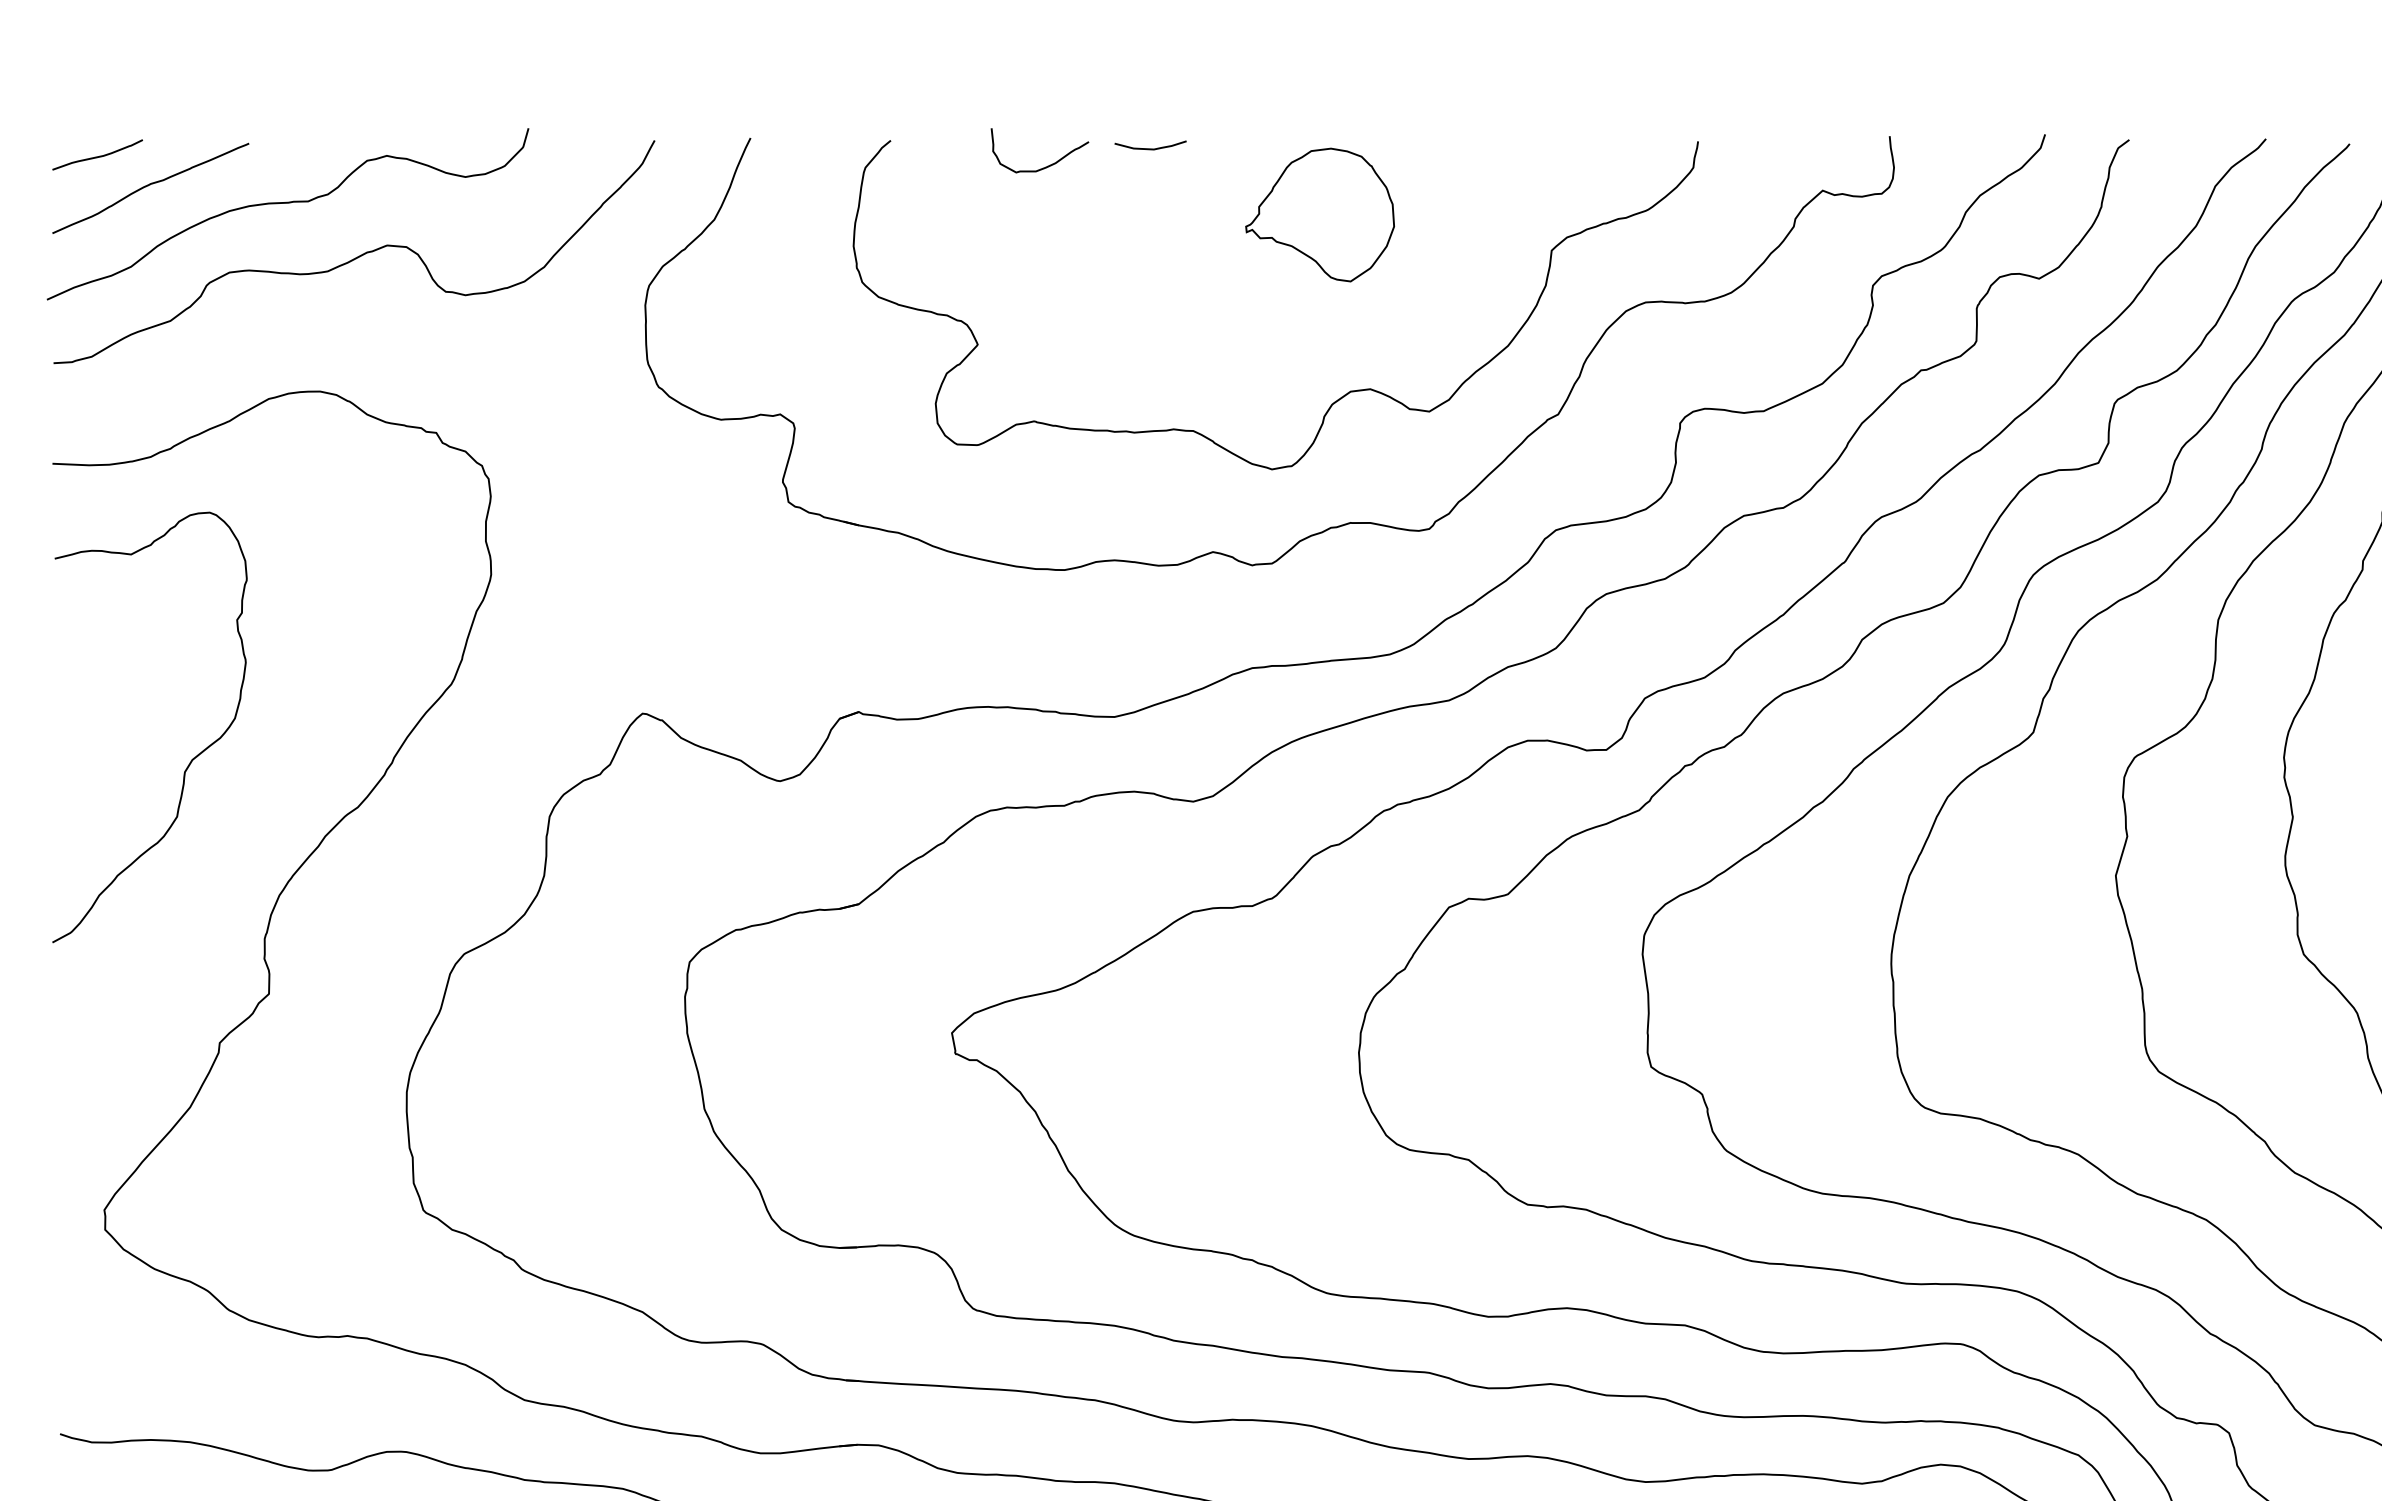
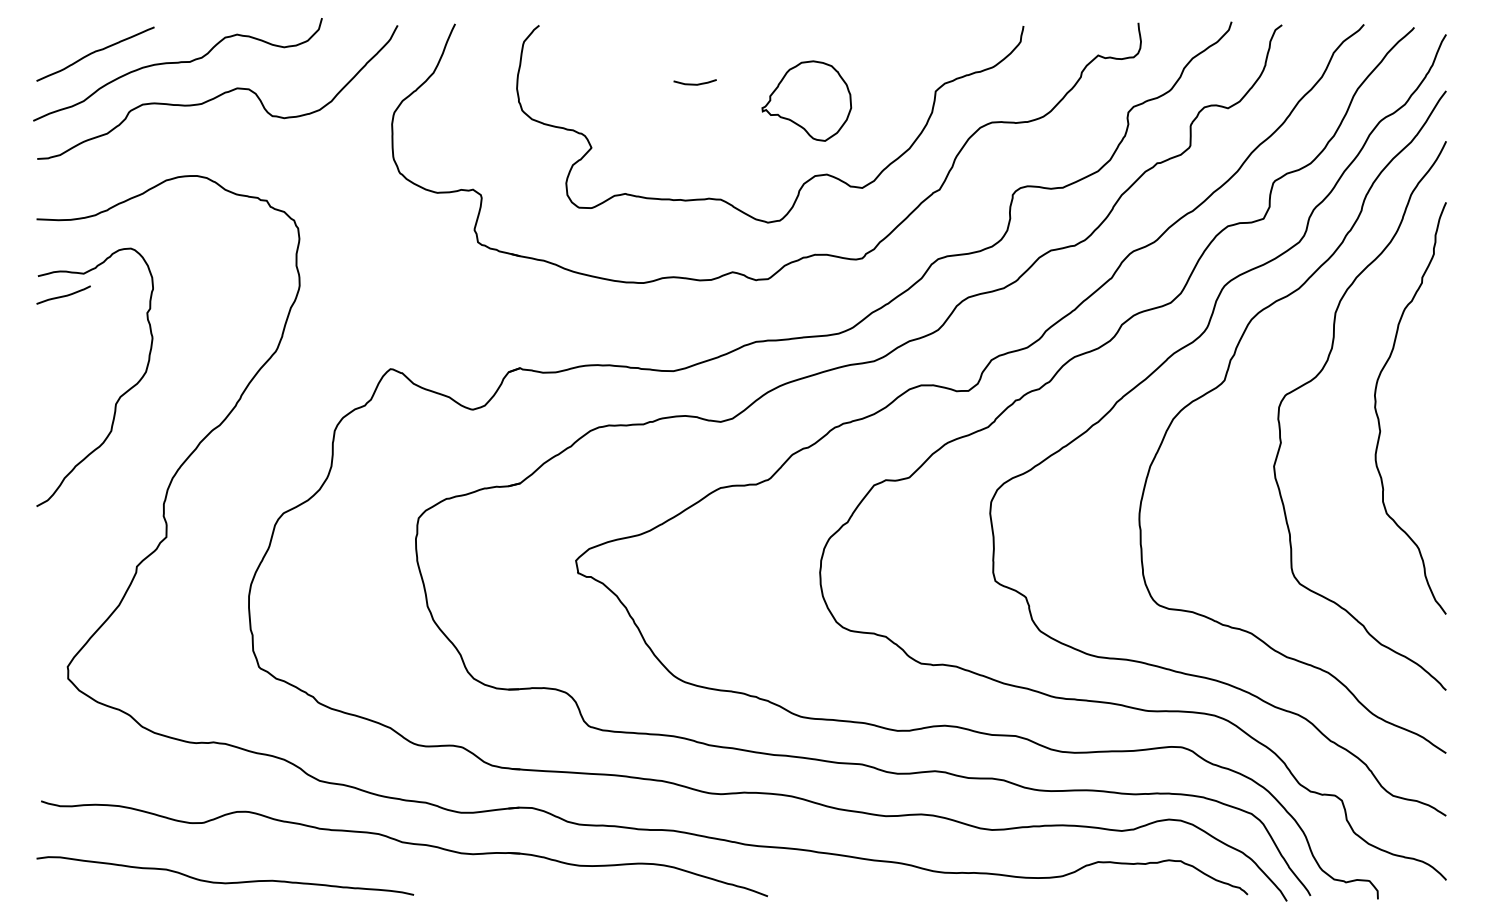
curve: (1149, 147) -> (694, 83), moved
curve: (97, 155) -> (63, 295), moved
curve: (1046, 165) -> (632, 40), removed
part: (1319, 213) -> (806, 100), moved

